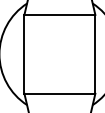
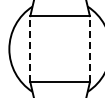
line: (24, 53) -> (30, 48), solid -> dashed
line: (94, 53) -> (89, 48), solid -> dashed

